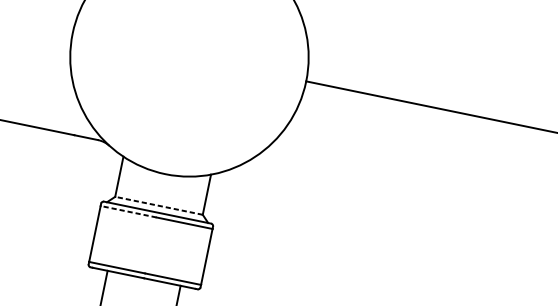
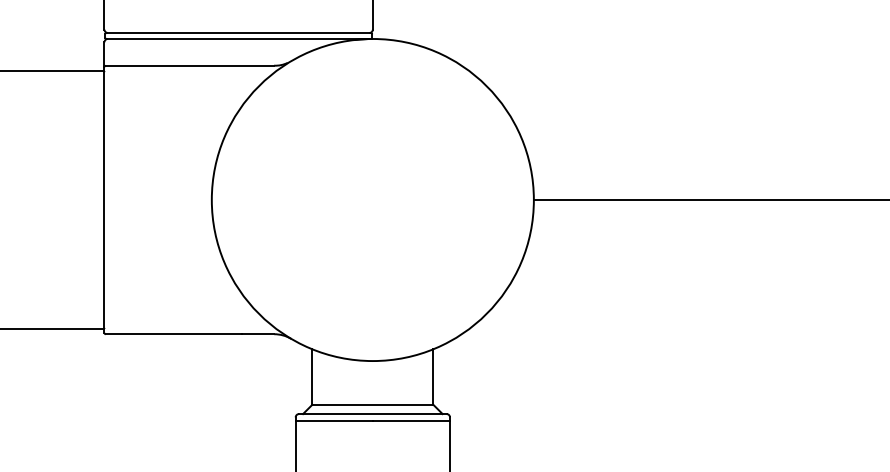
line: (158, 205) -> (372, 404), dashed -> solid
line: (128, 211) -> (334, 420), dashed -> solid

